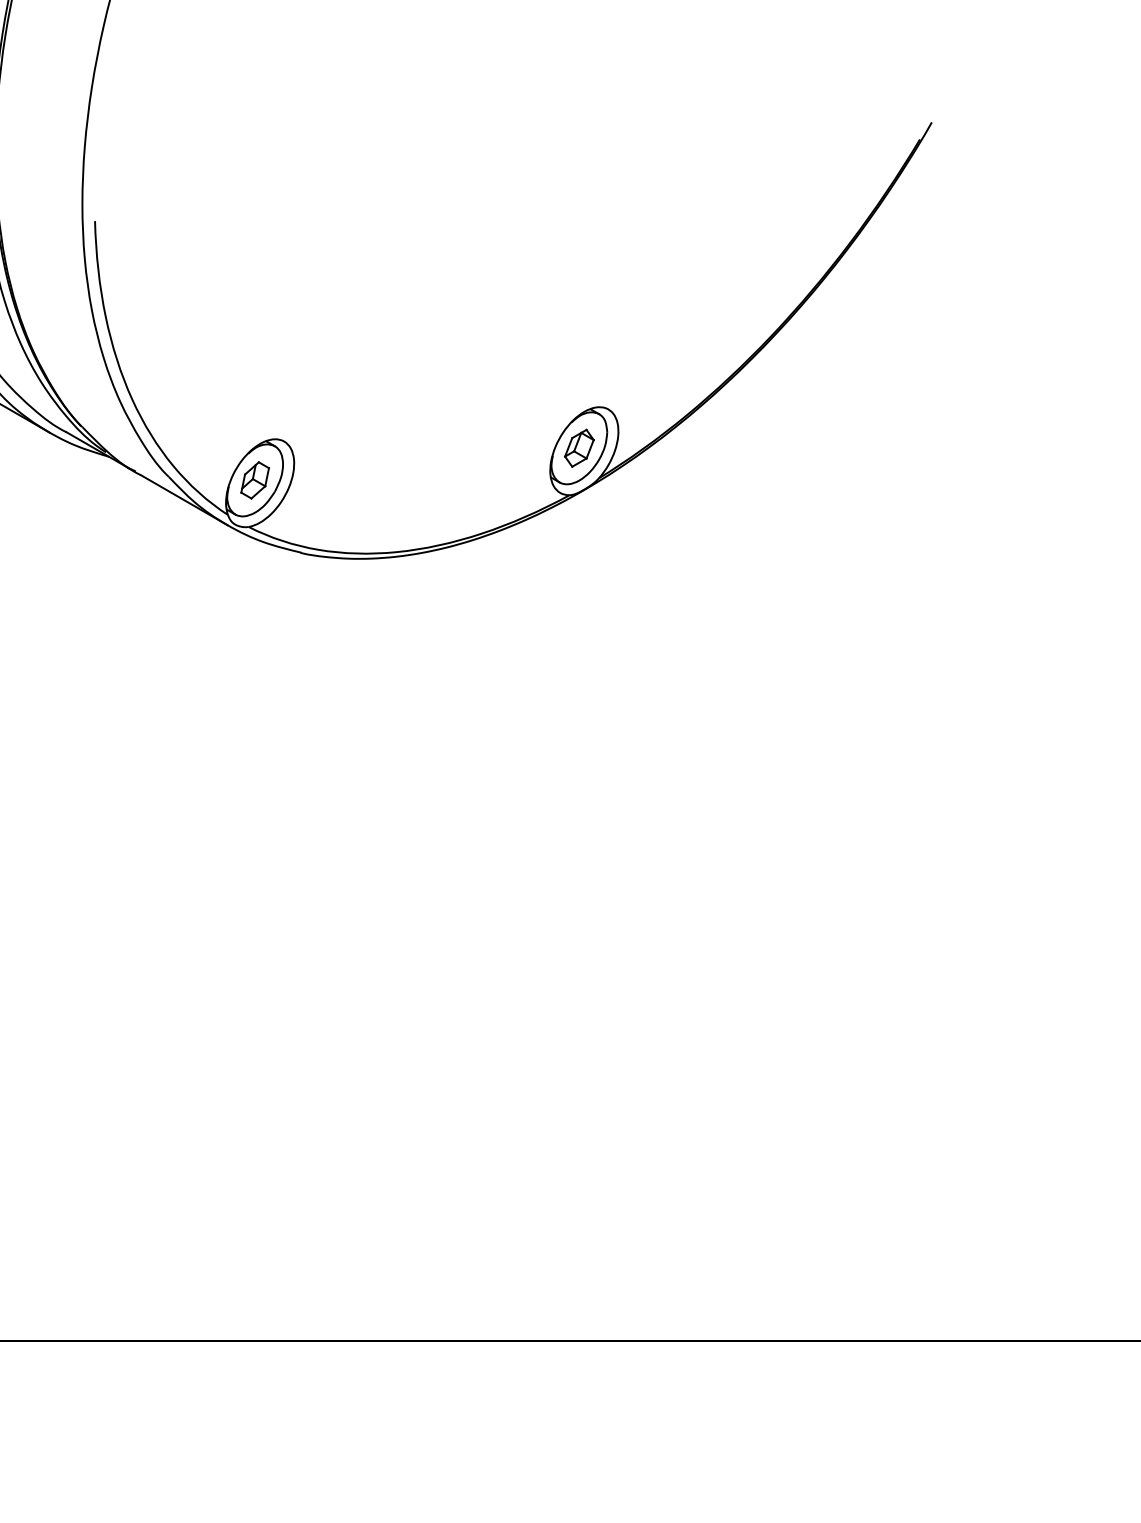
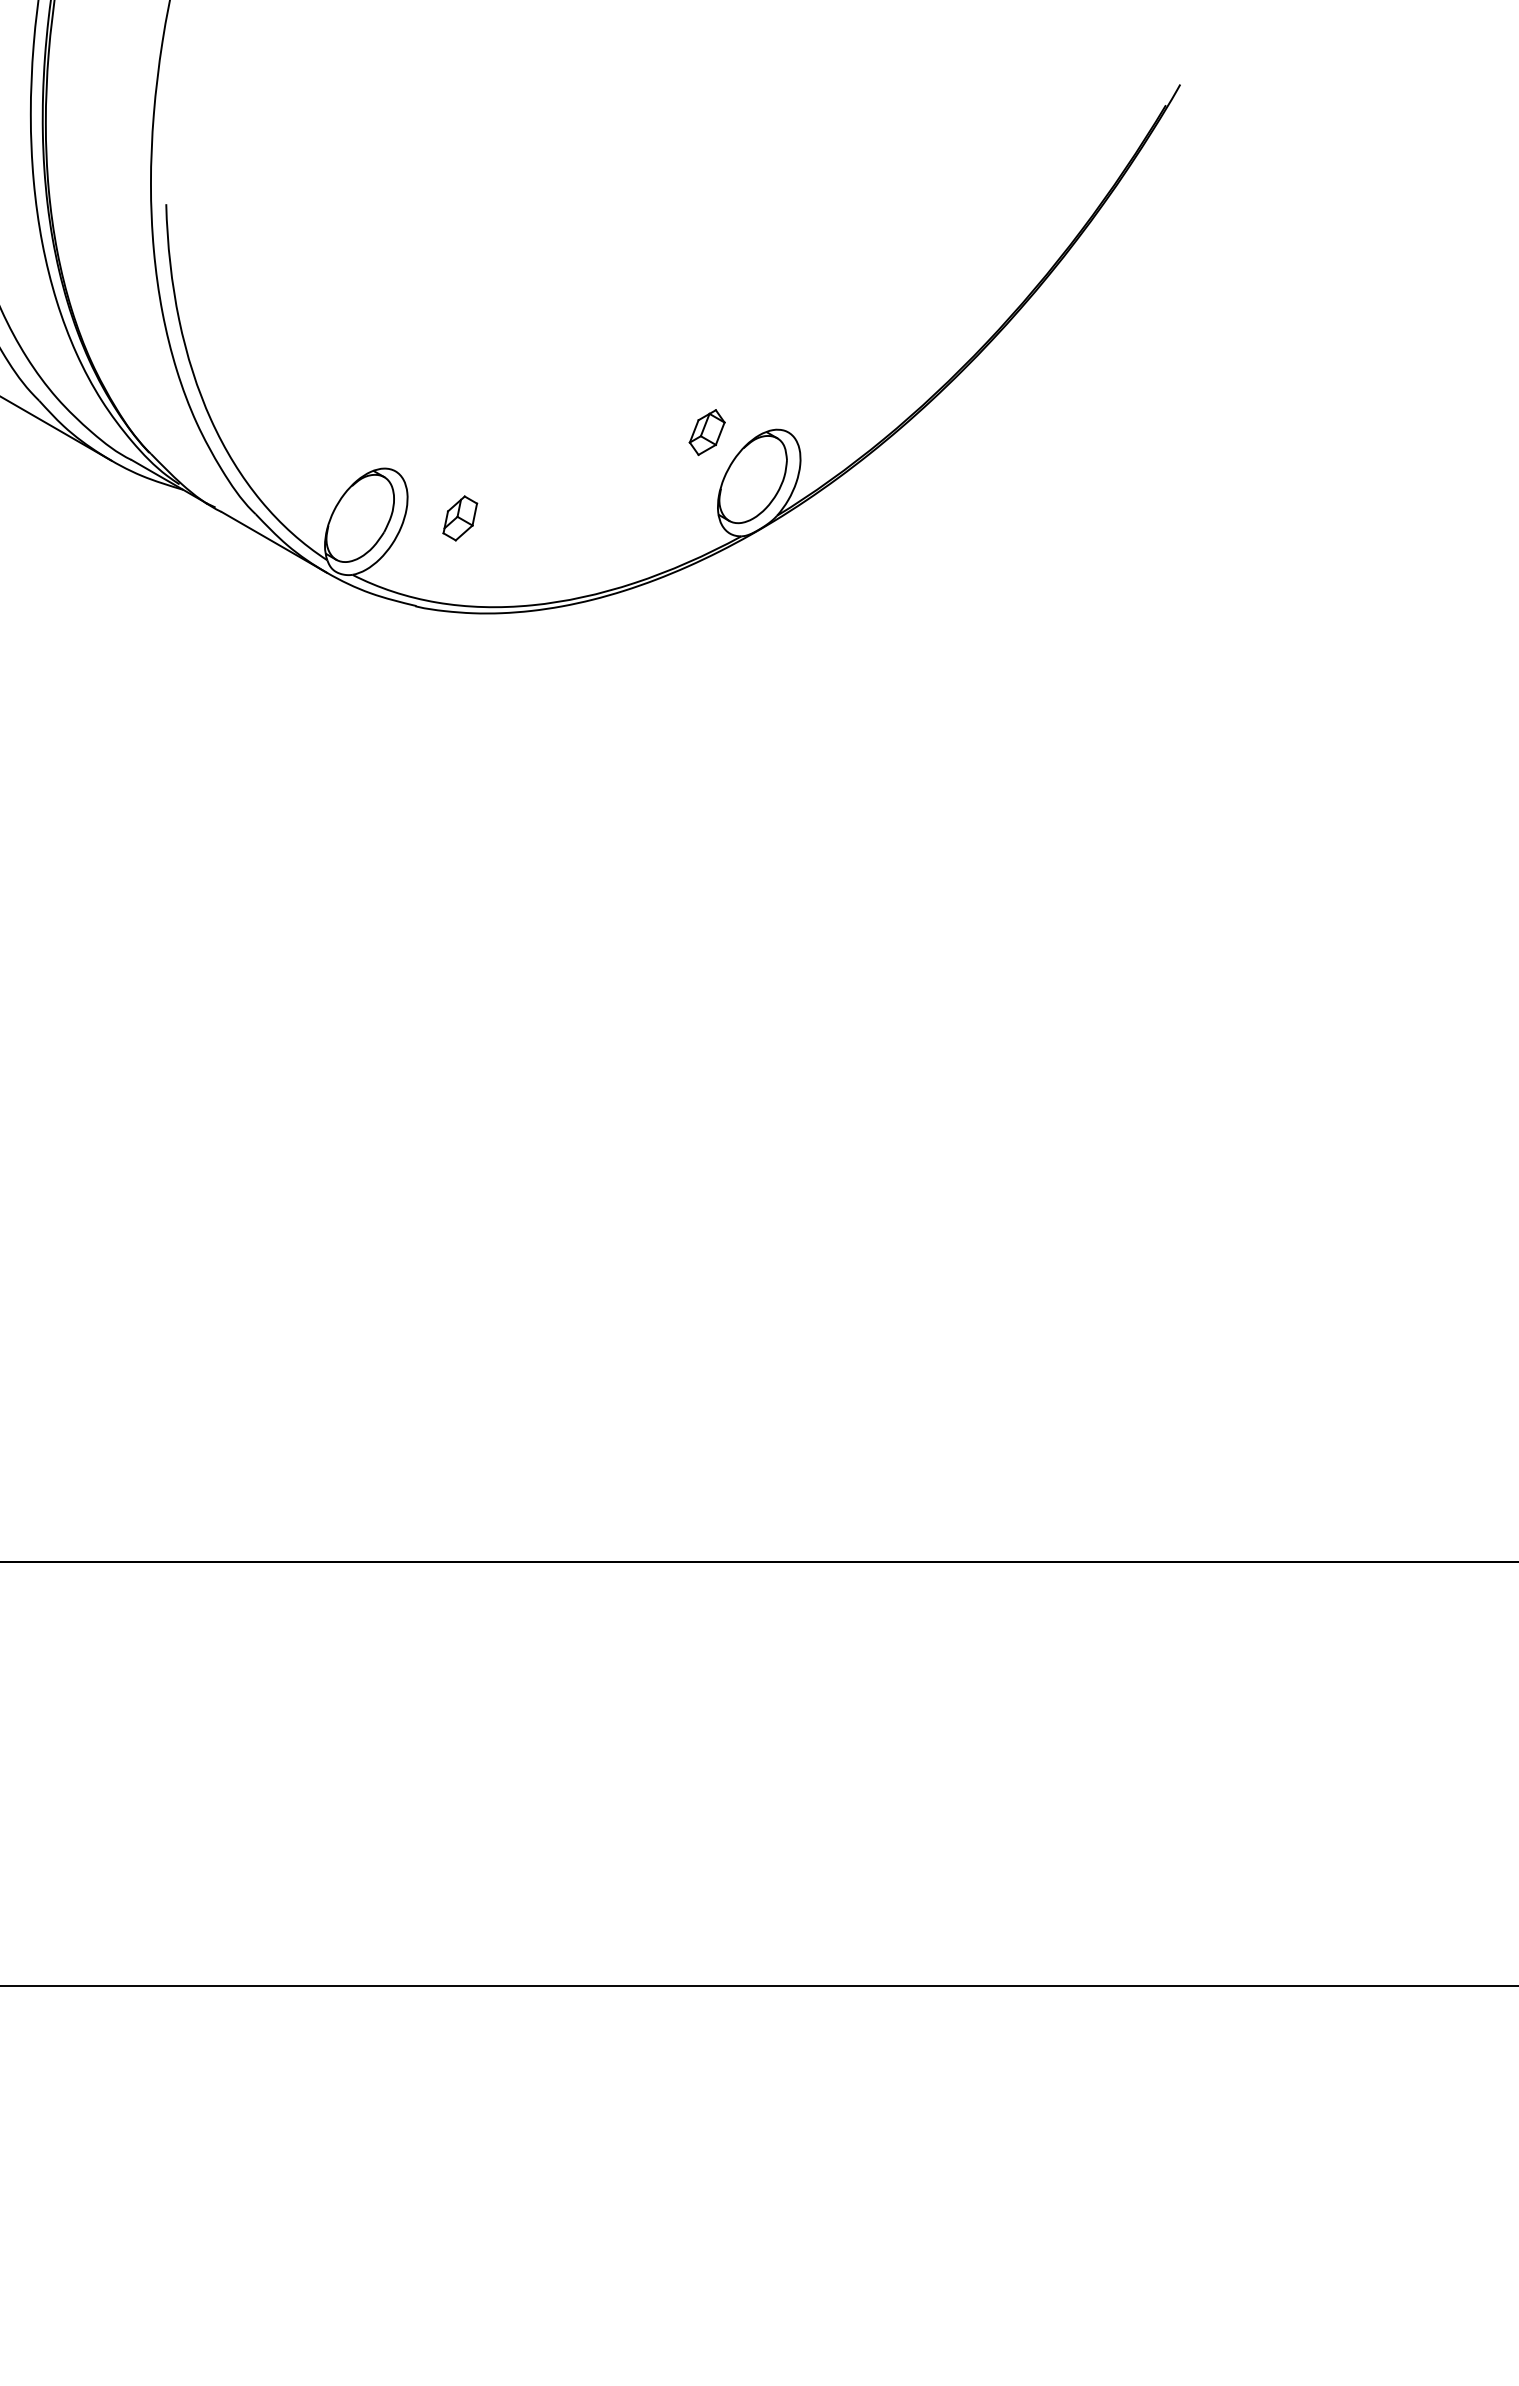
part: (578, 448) -> (706, 432), moved
part: (255, 480) -> (460, 518), moved

